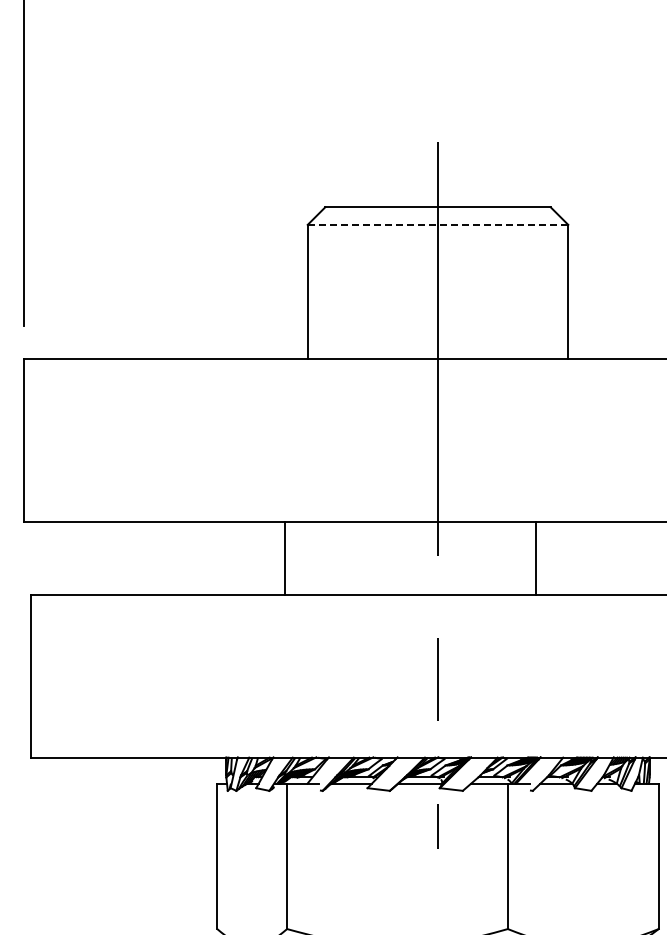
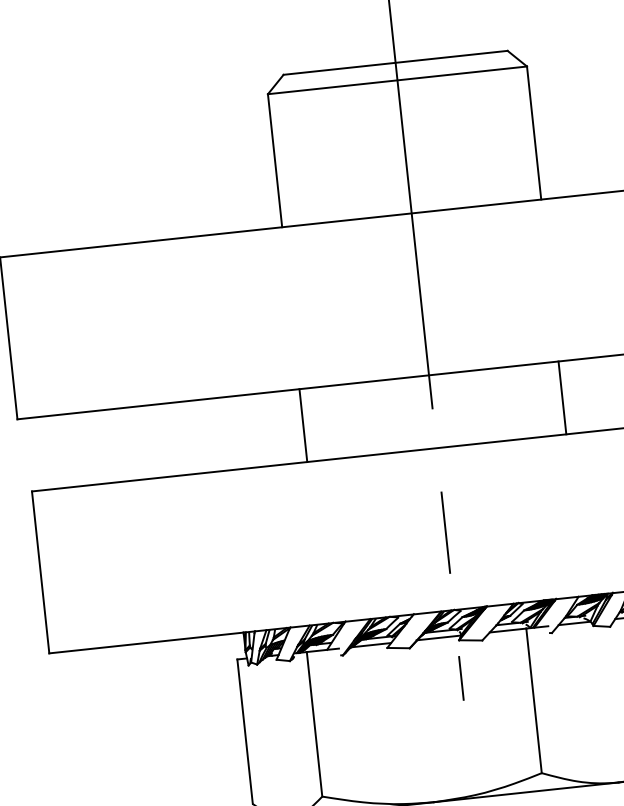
line: (437, 224) -> (396, 80), dashed -> solid
line: (284, 557) -> (303, 424), moved
line: (536, 557) -> (562, 397), moved

